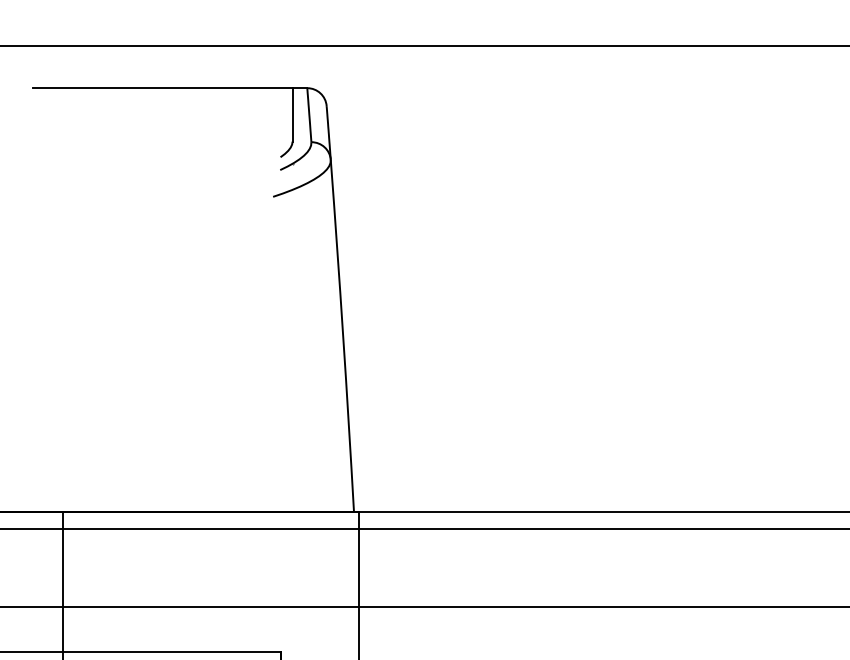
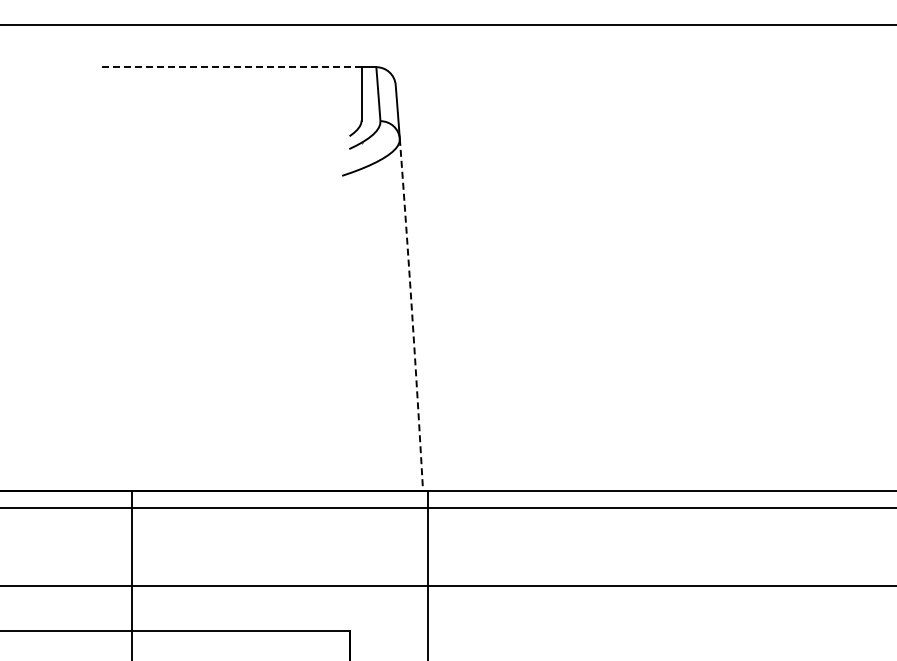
line: (162, 88) -> (231, 67), solid -> dashed
arc: (343, 335) -> (412, 314), solid -> dashed

